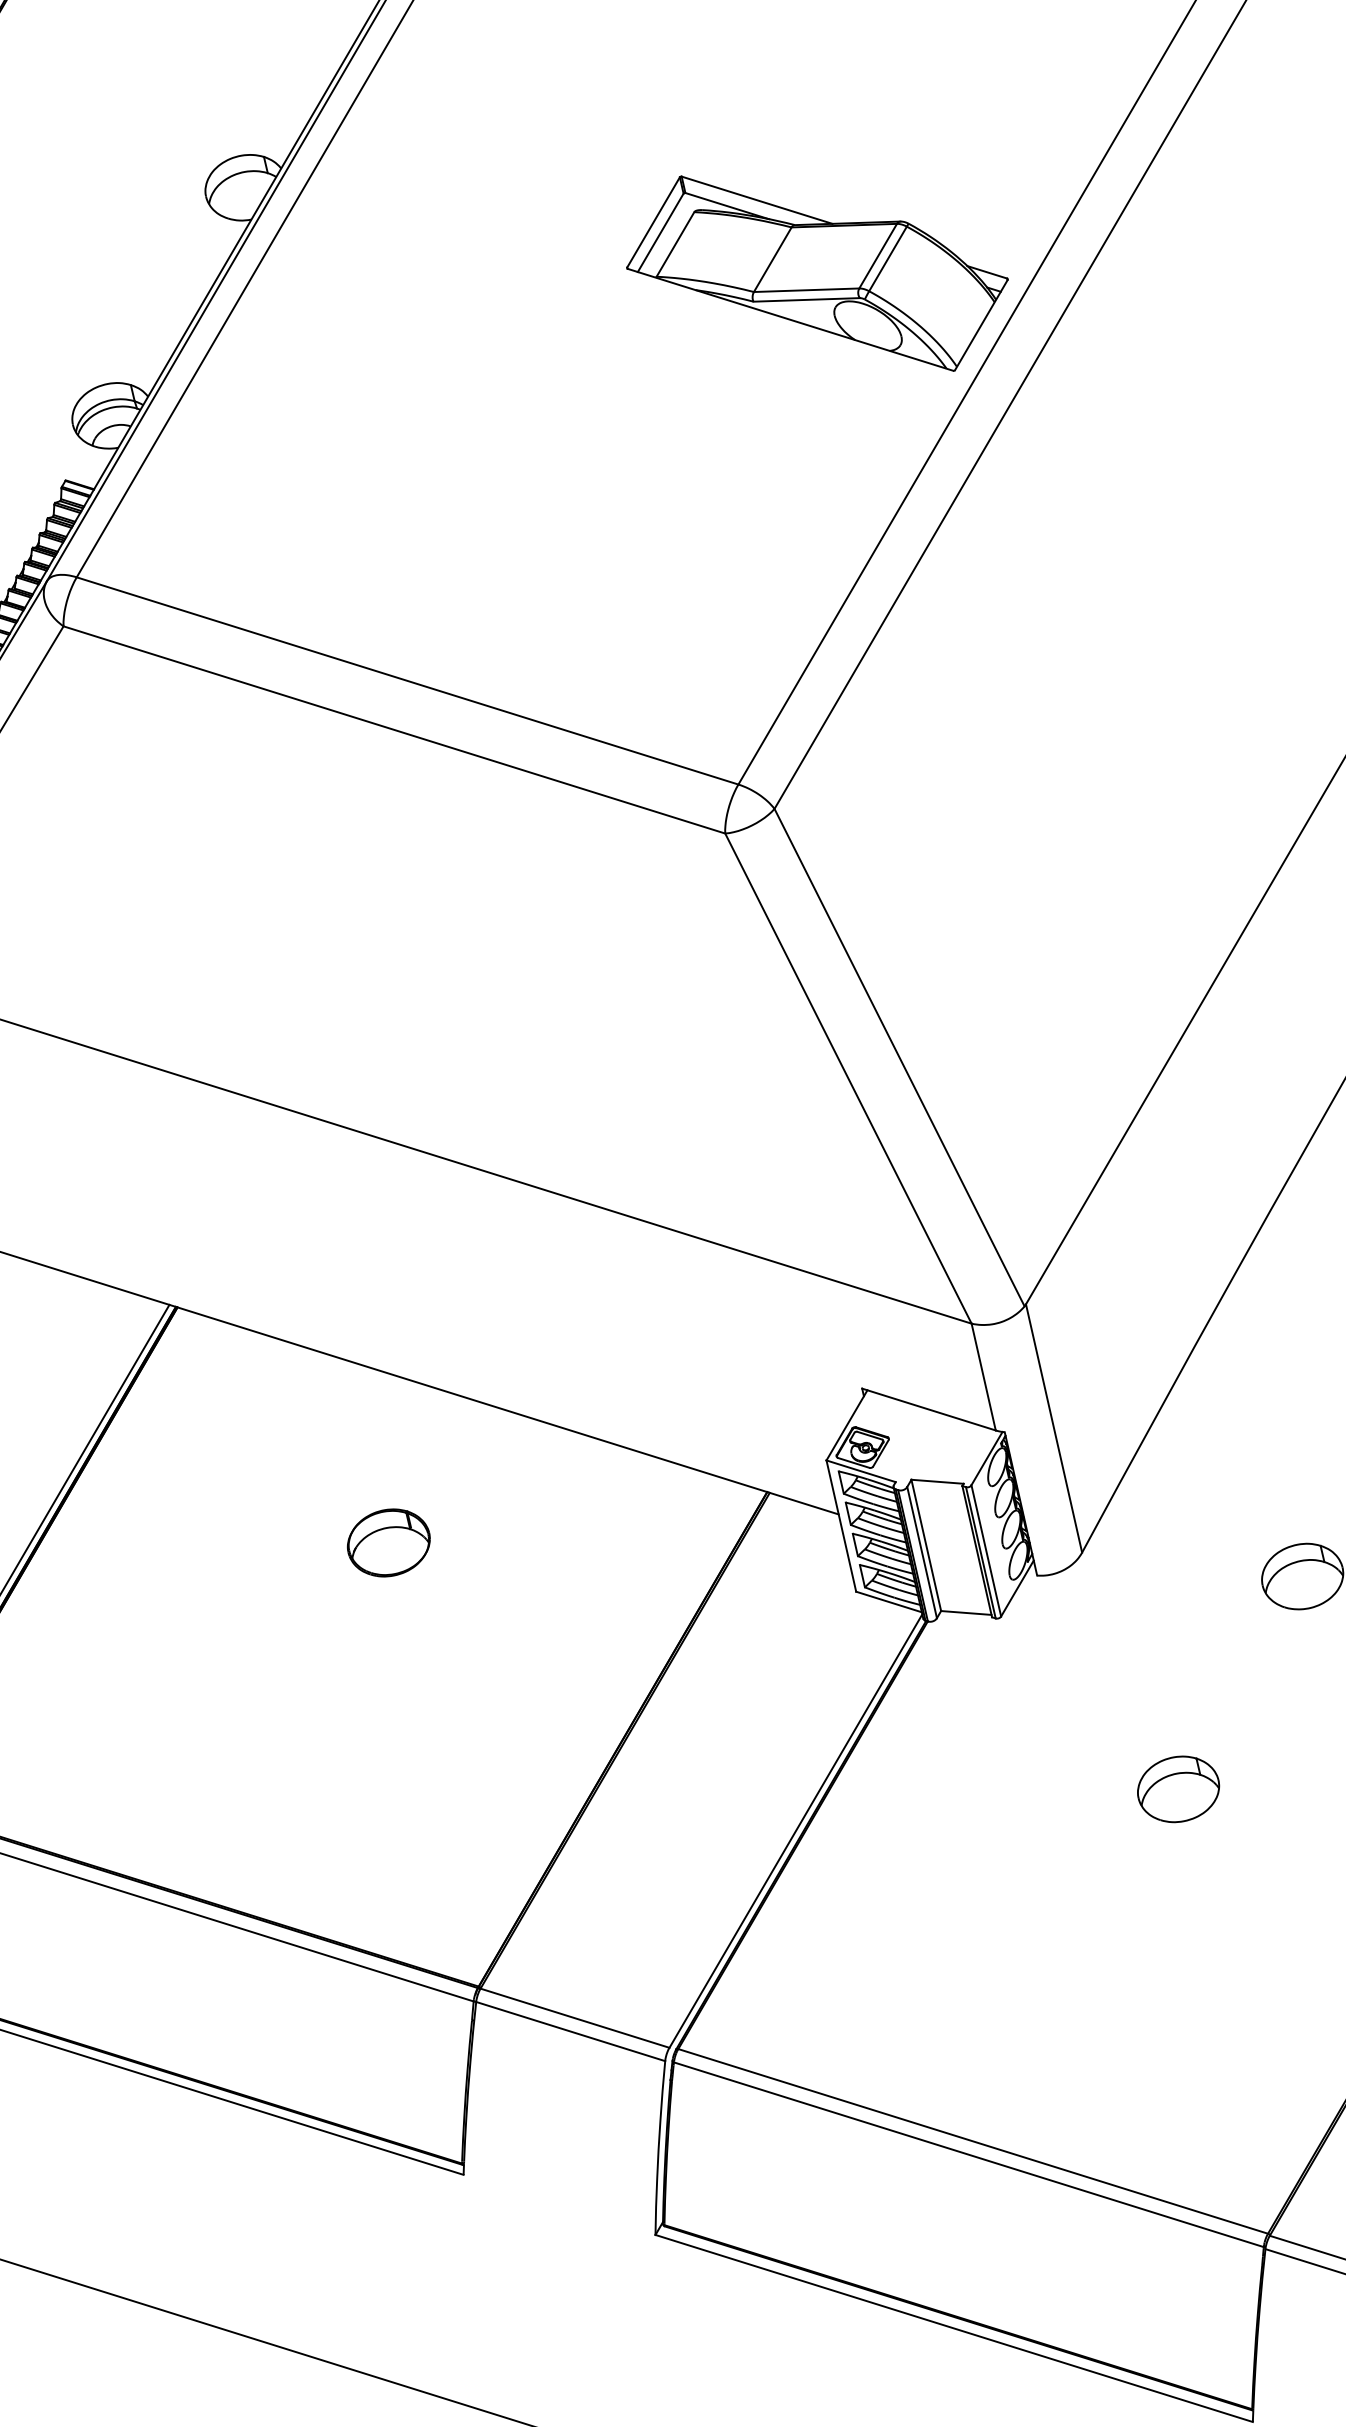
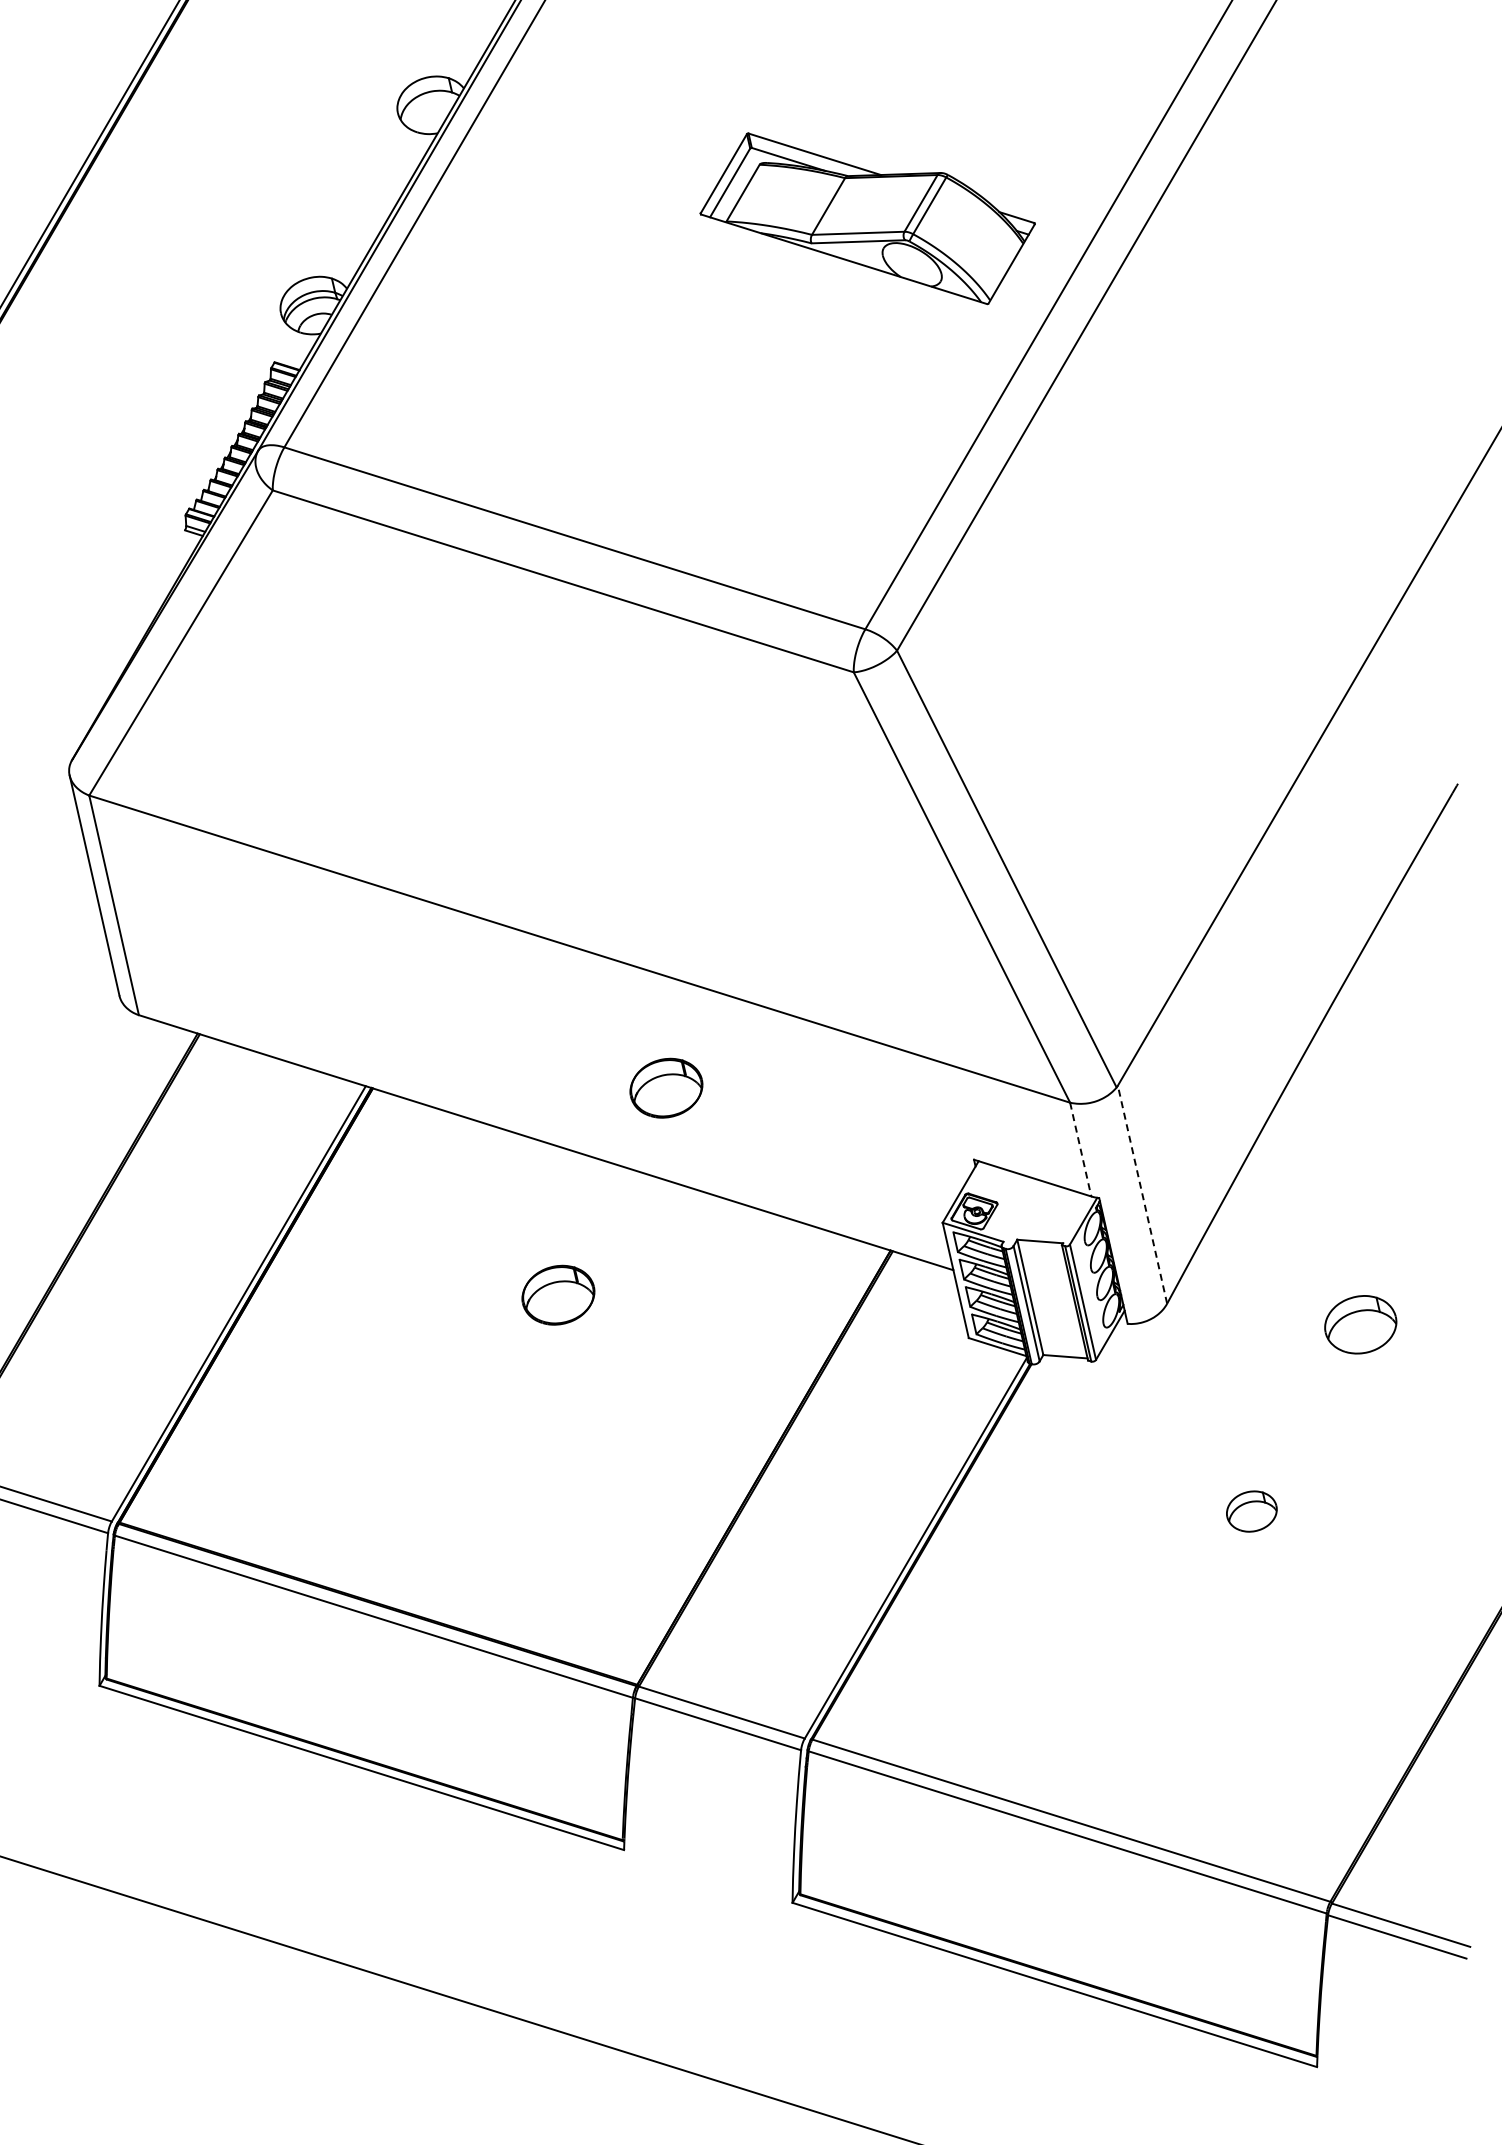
part: (817, 273) -> (867, 218), moved
part: (511, 1306) -> (666, 1087), added
line: (983, 1378) -> (1080, 1150), solid -> dashed
line: (1054, 1428) -> (1142, 1194), solid -> dashed
part: (1178, 1789) -> (1251, 1511), size x0.7

